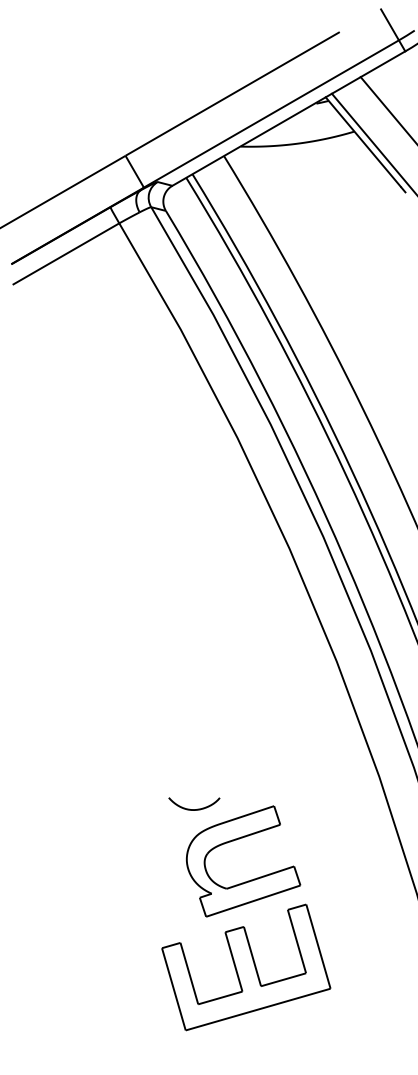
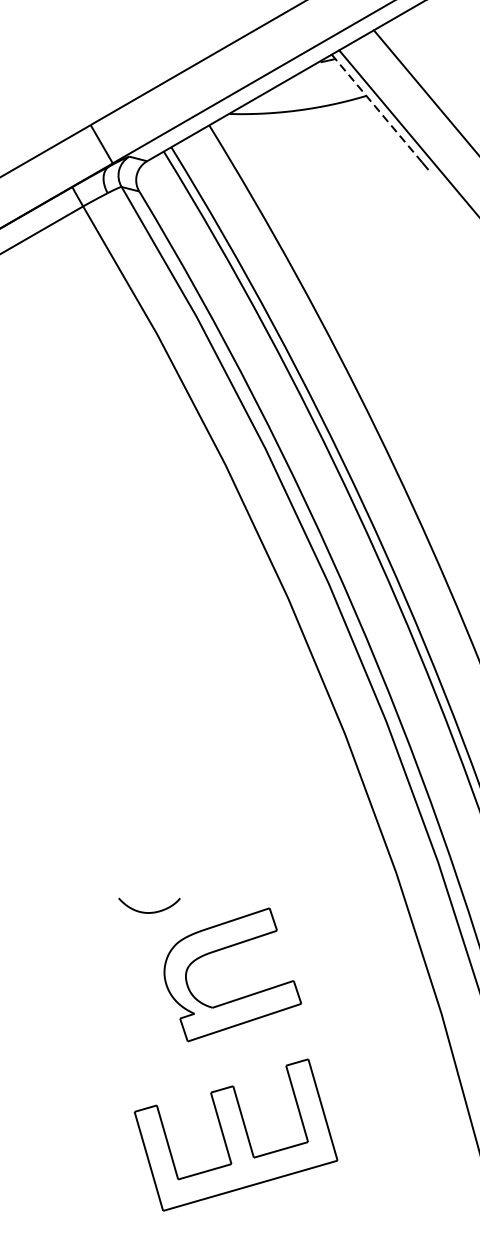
line: (362, 141) -> (376, 107), solid -> dashed
curve: (197, 808) -> (153, 911), moved
part: (246, 967) -> (236, 1135), moved

